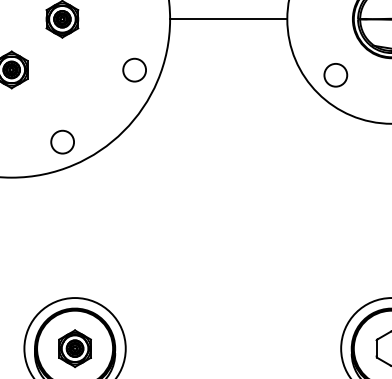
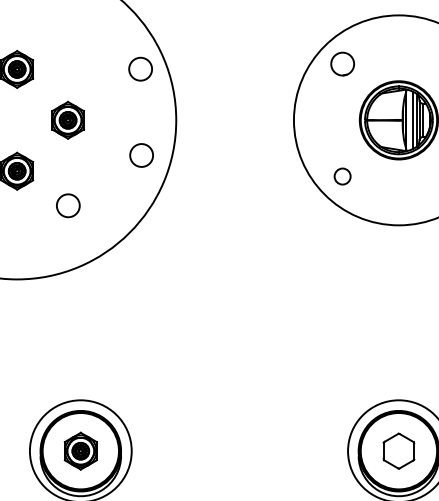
line: (228, 19) -> (234, 120), removed
circle: (134, 70) -> (141, 155), moved
circle: (335, 75) -> (342, 176), size x0.7
circle: (62, 141) -> (68, 205), moved

